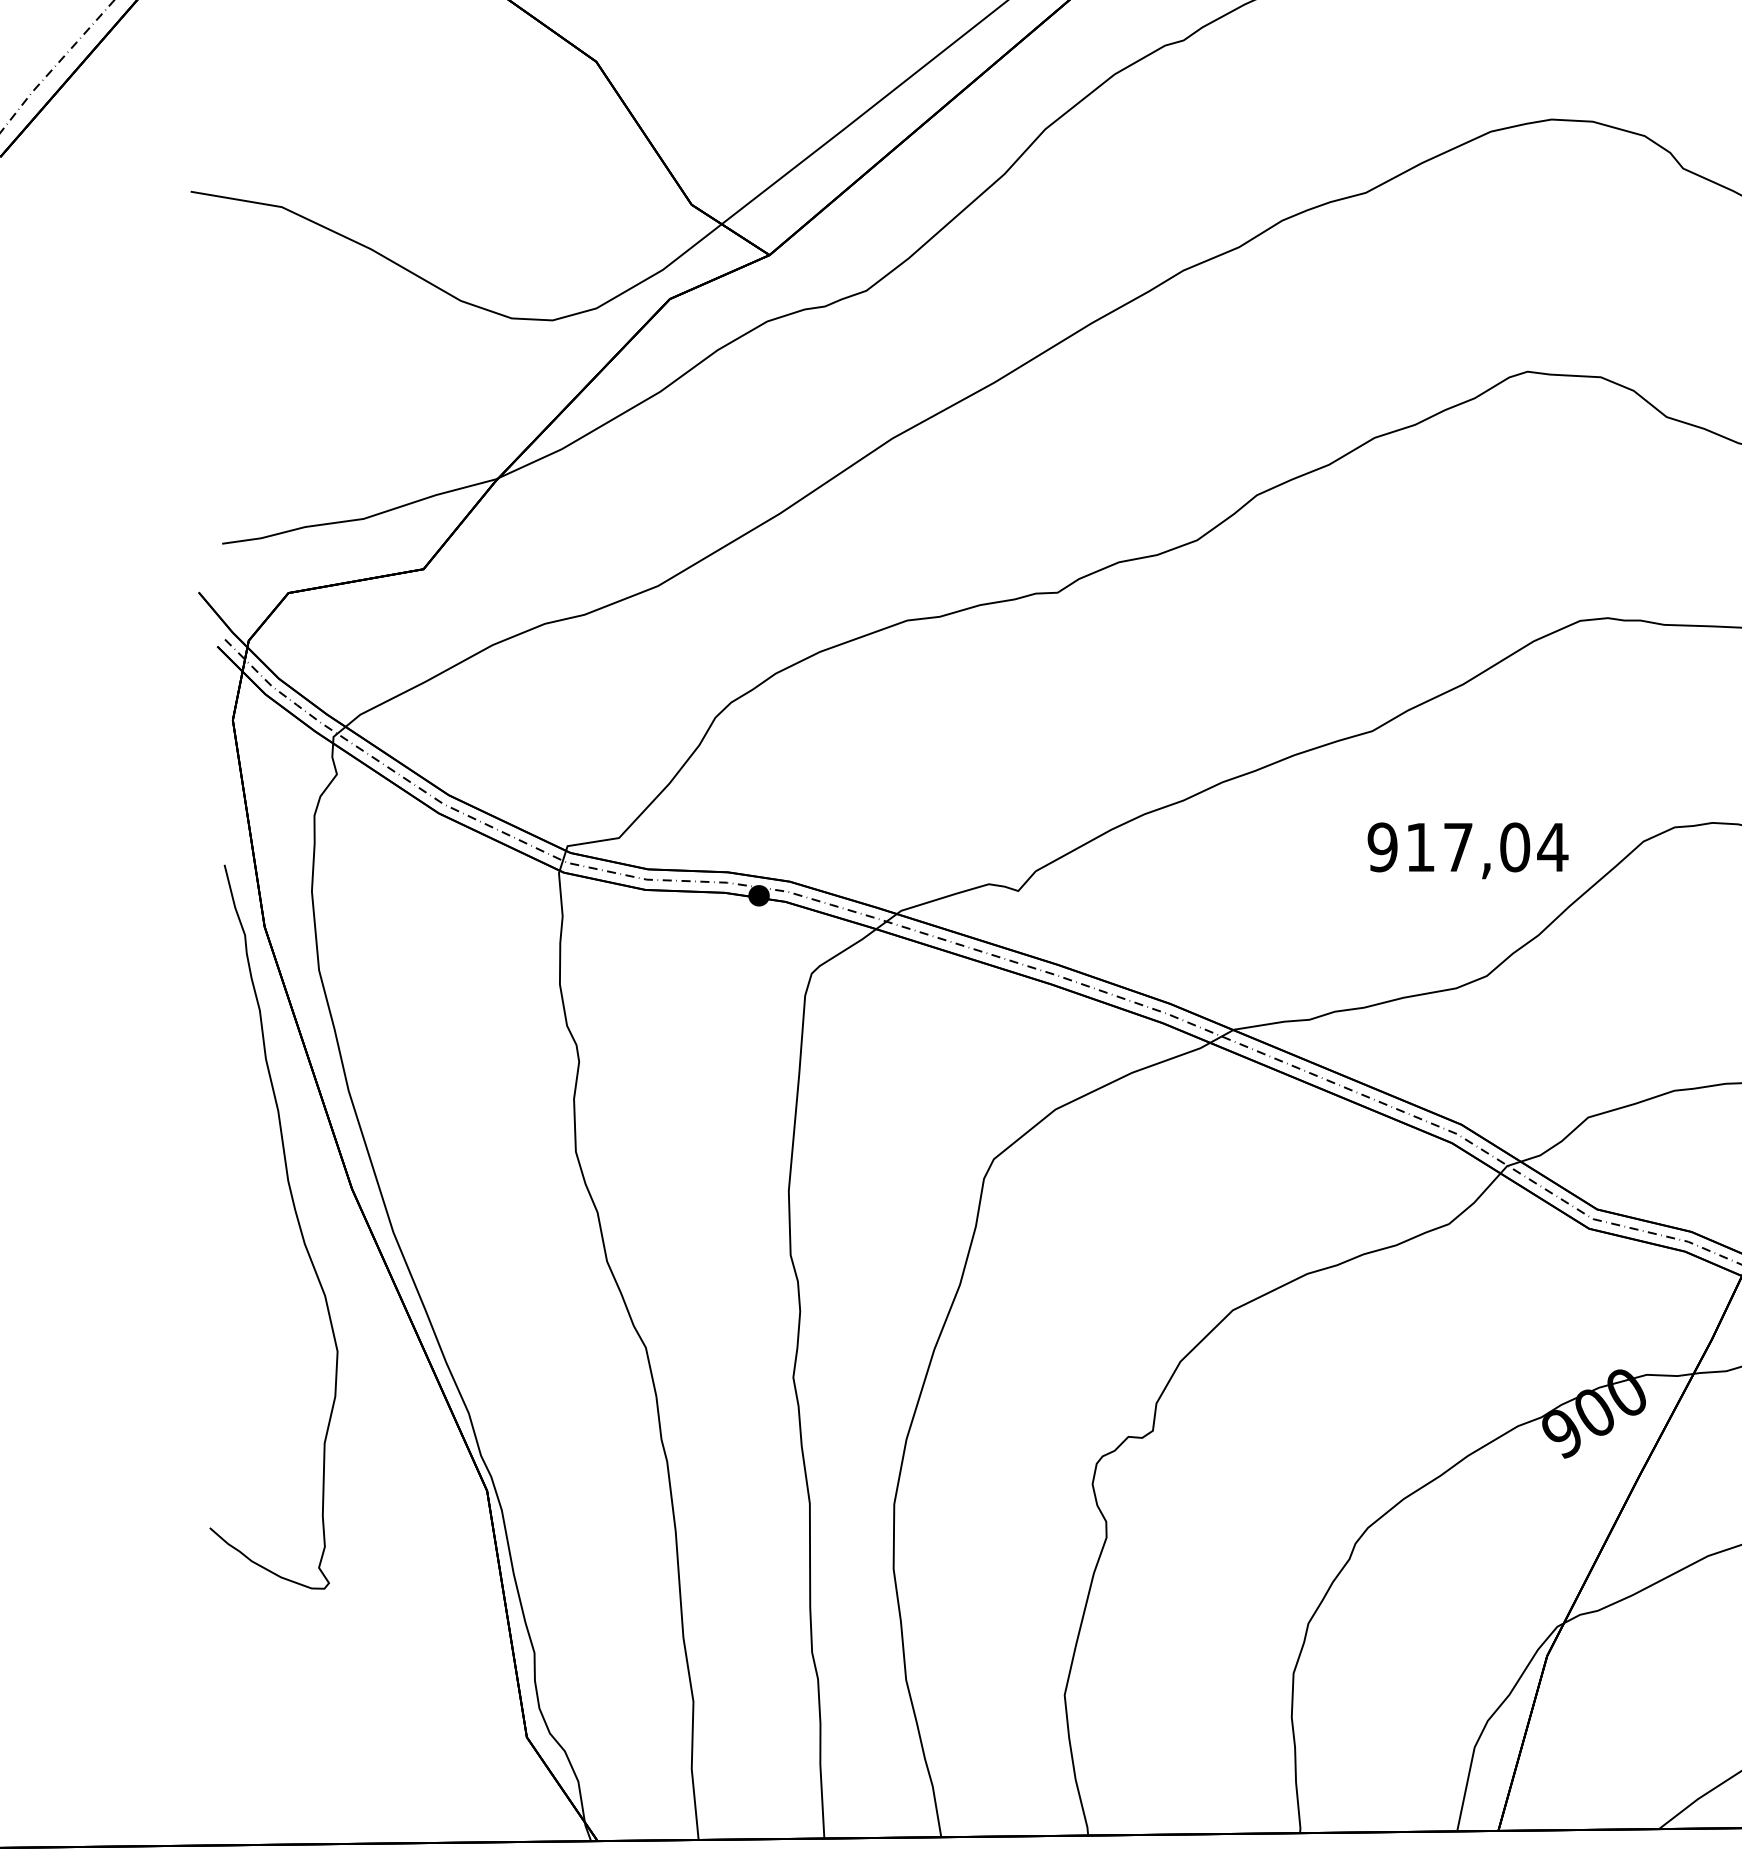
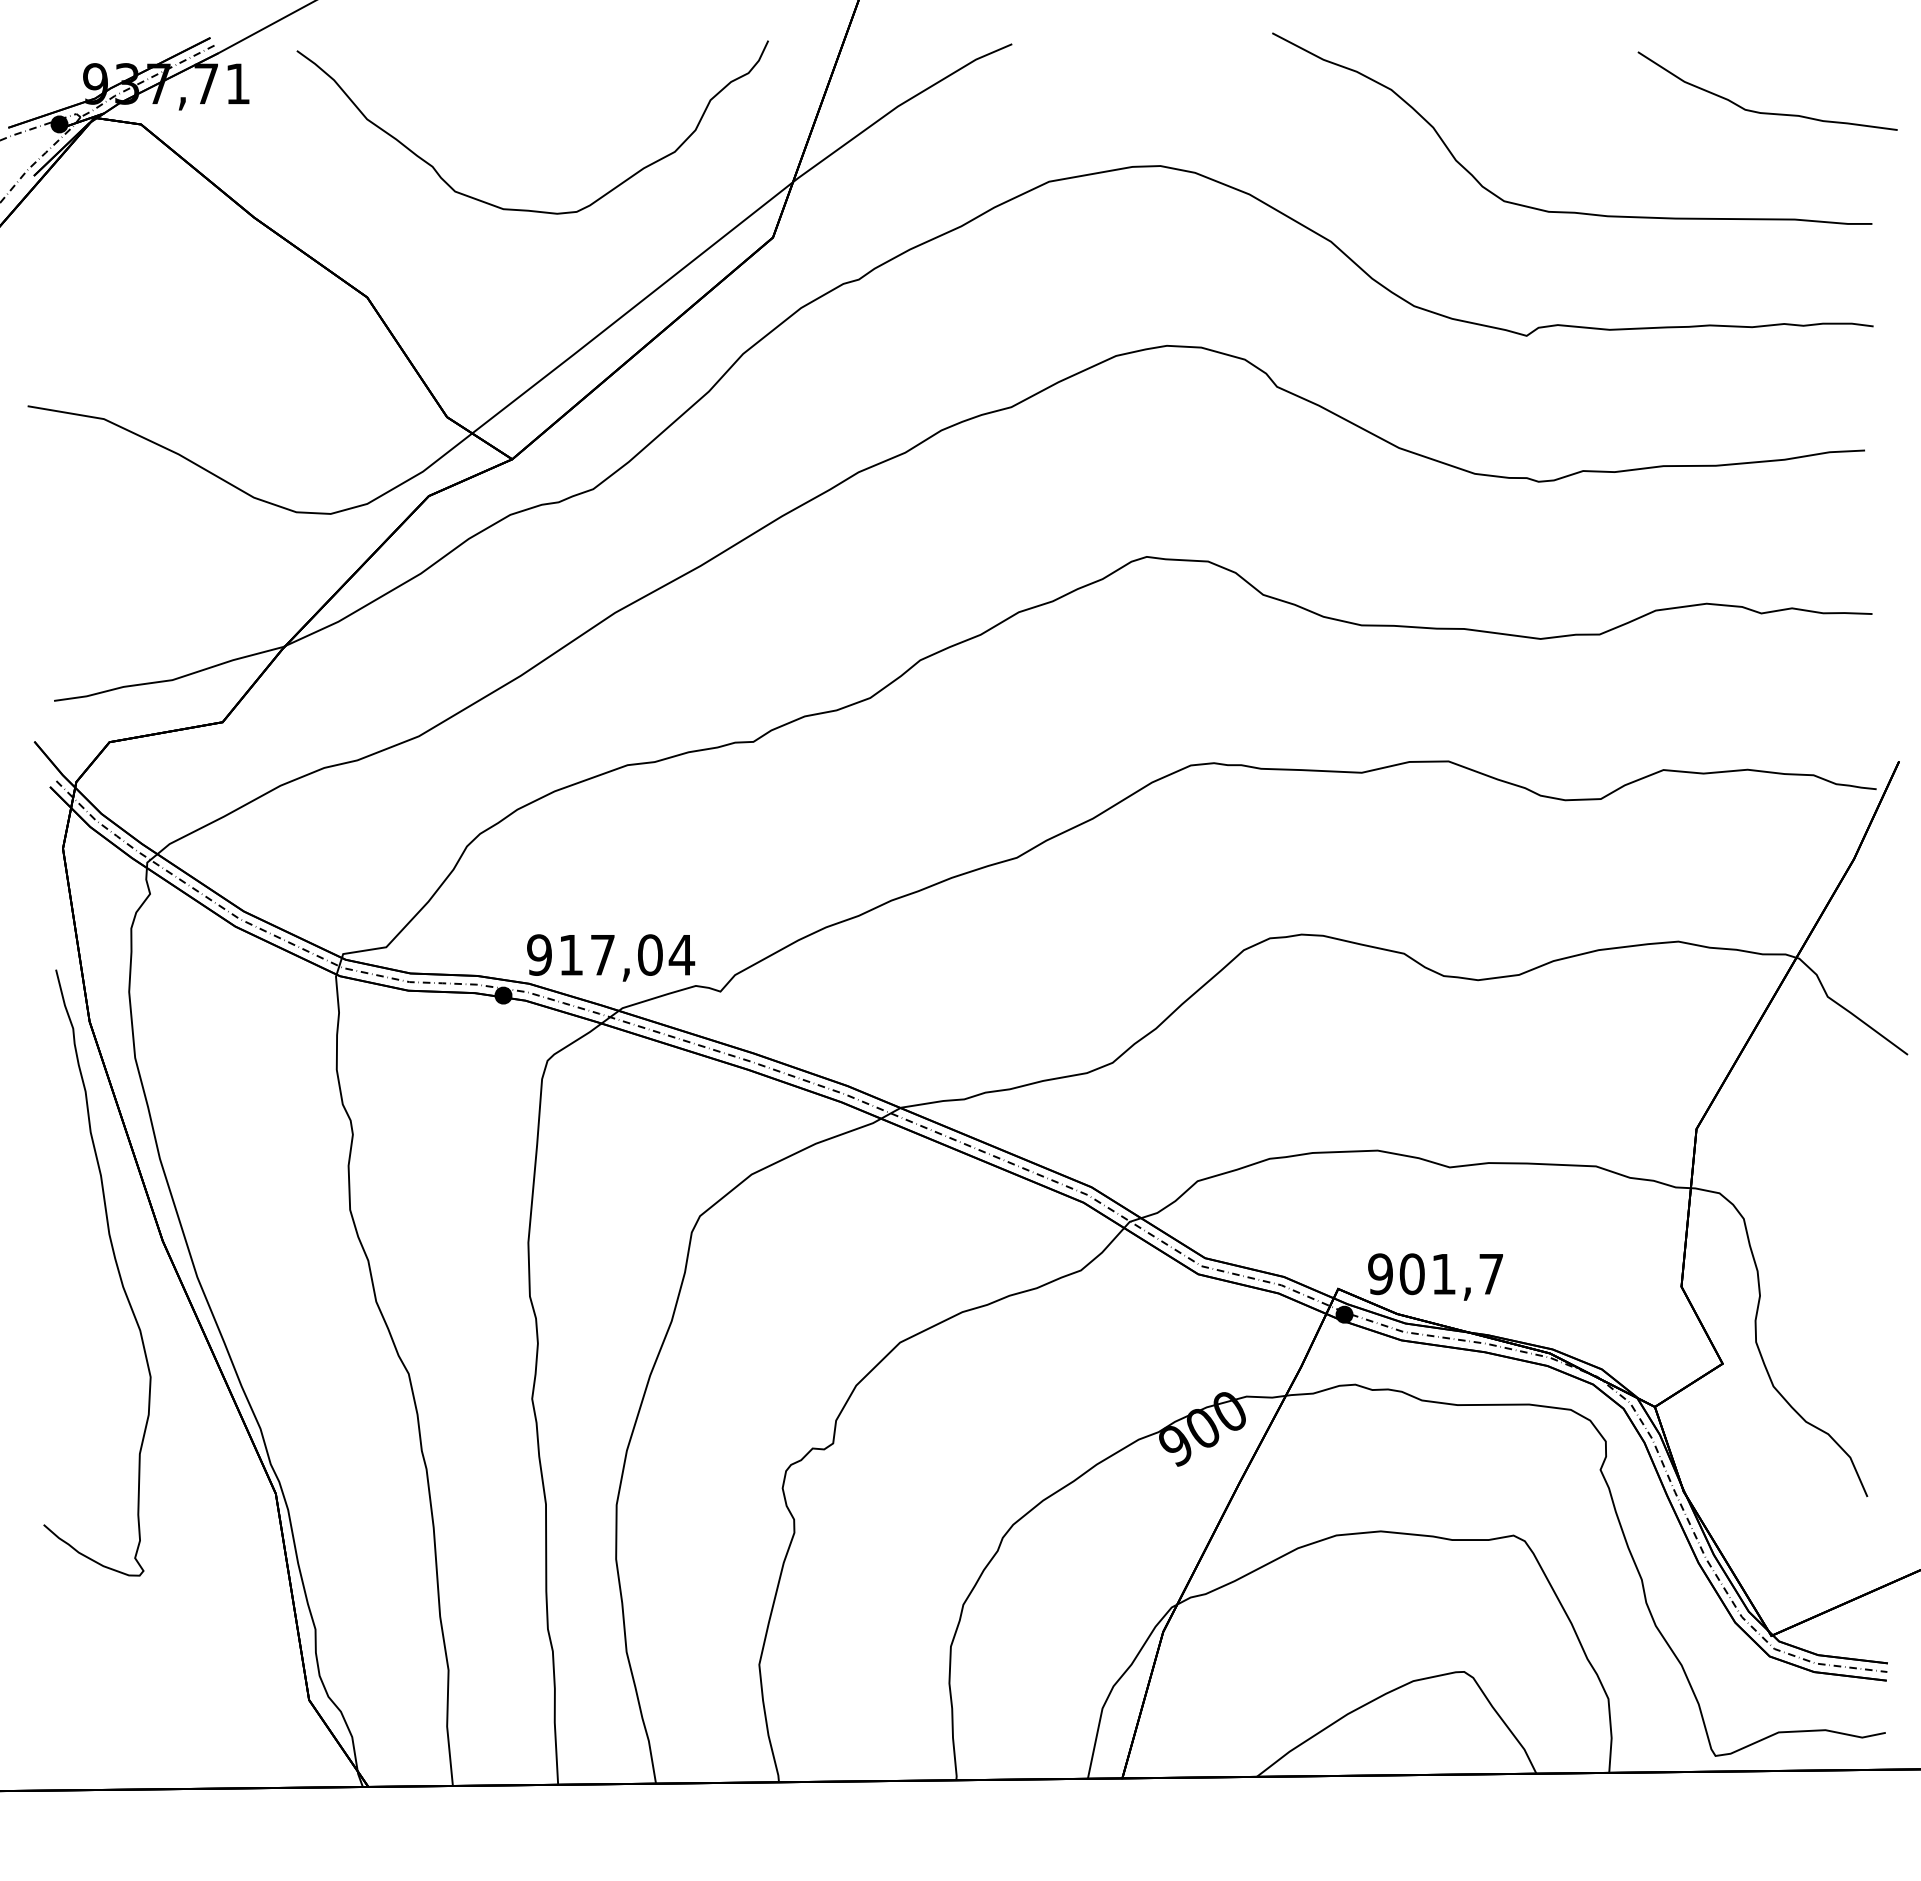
text: (1468, 850) -> (611, 957), moved

